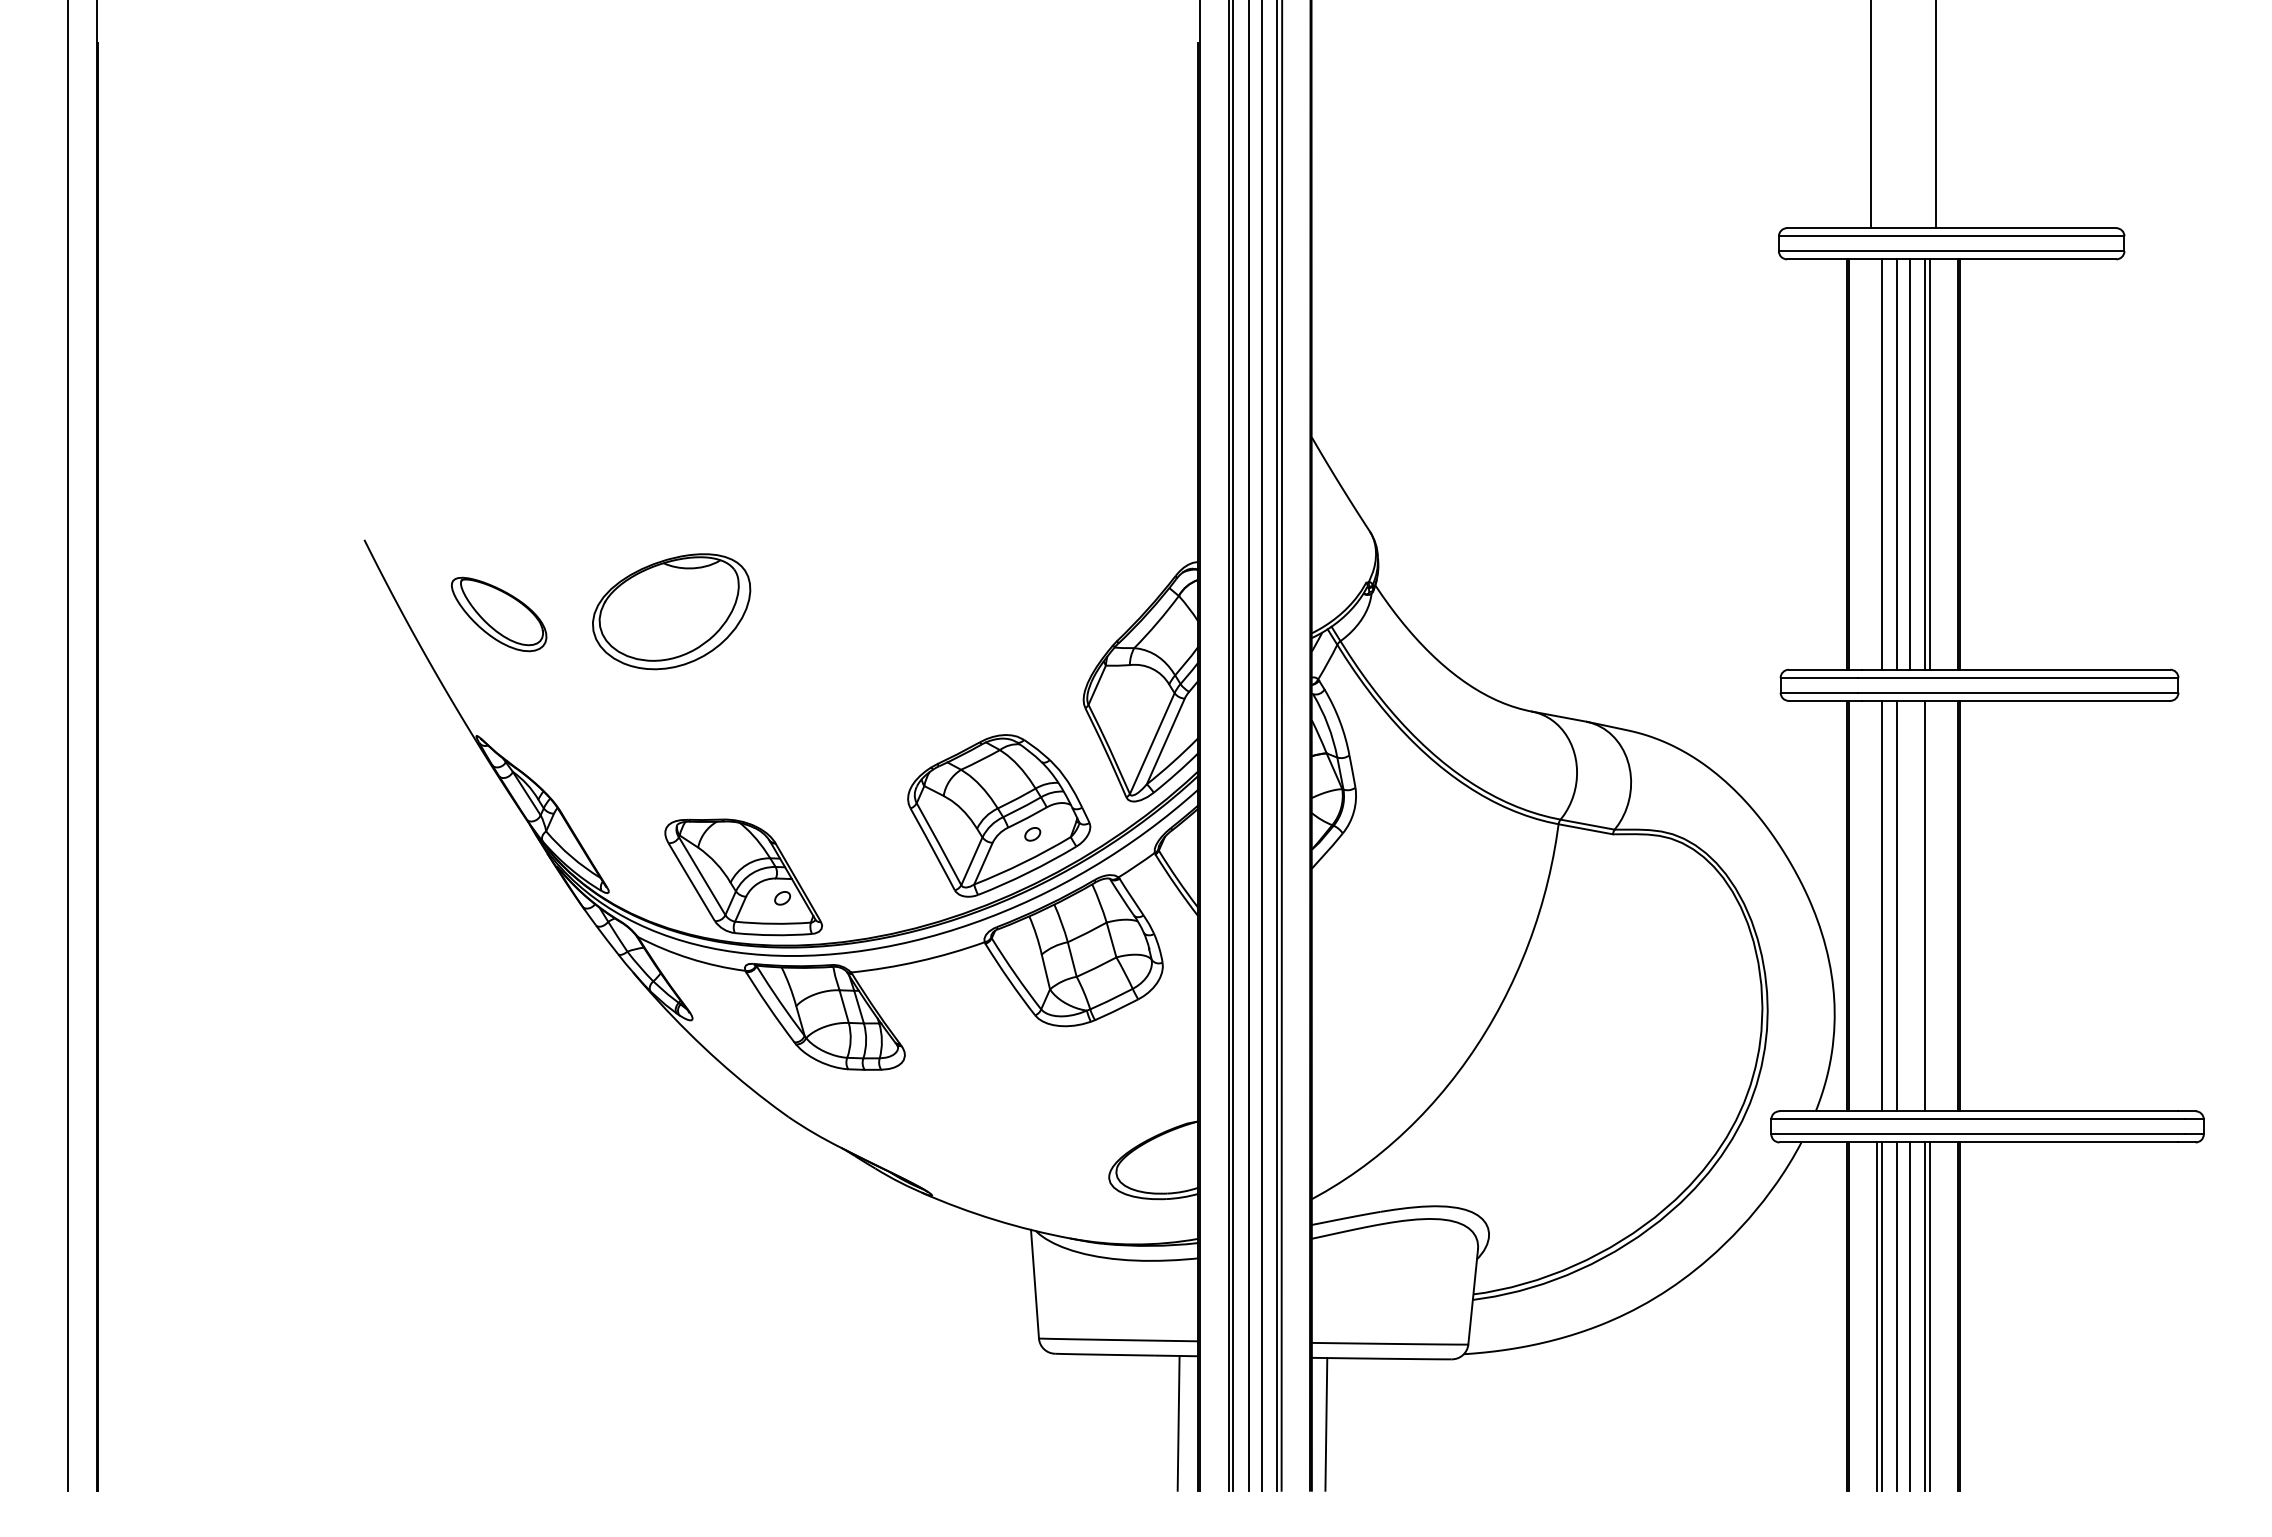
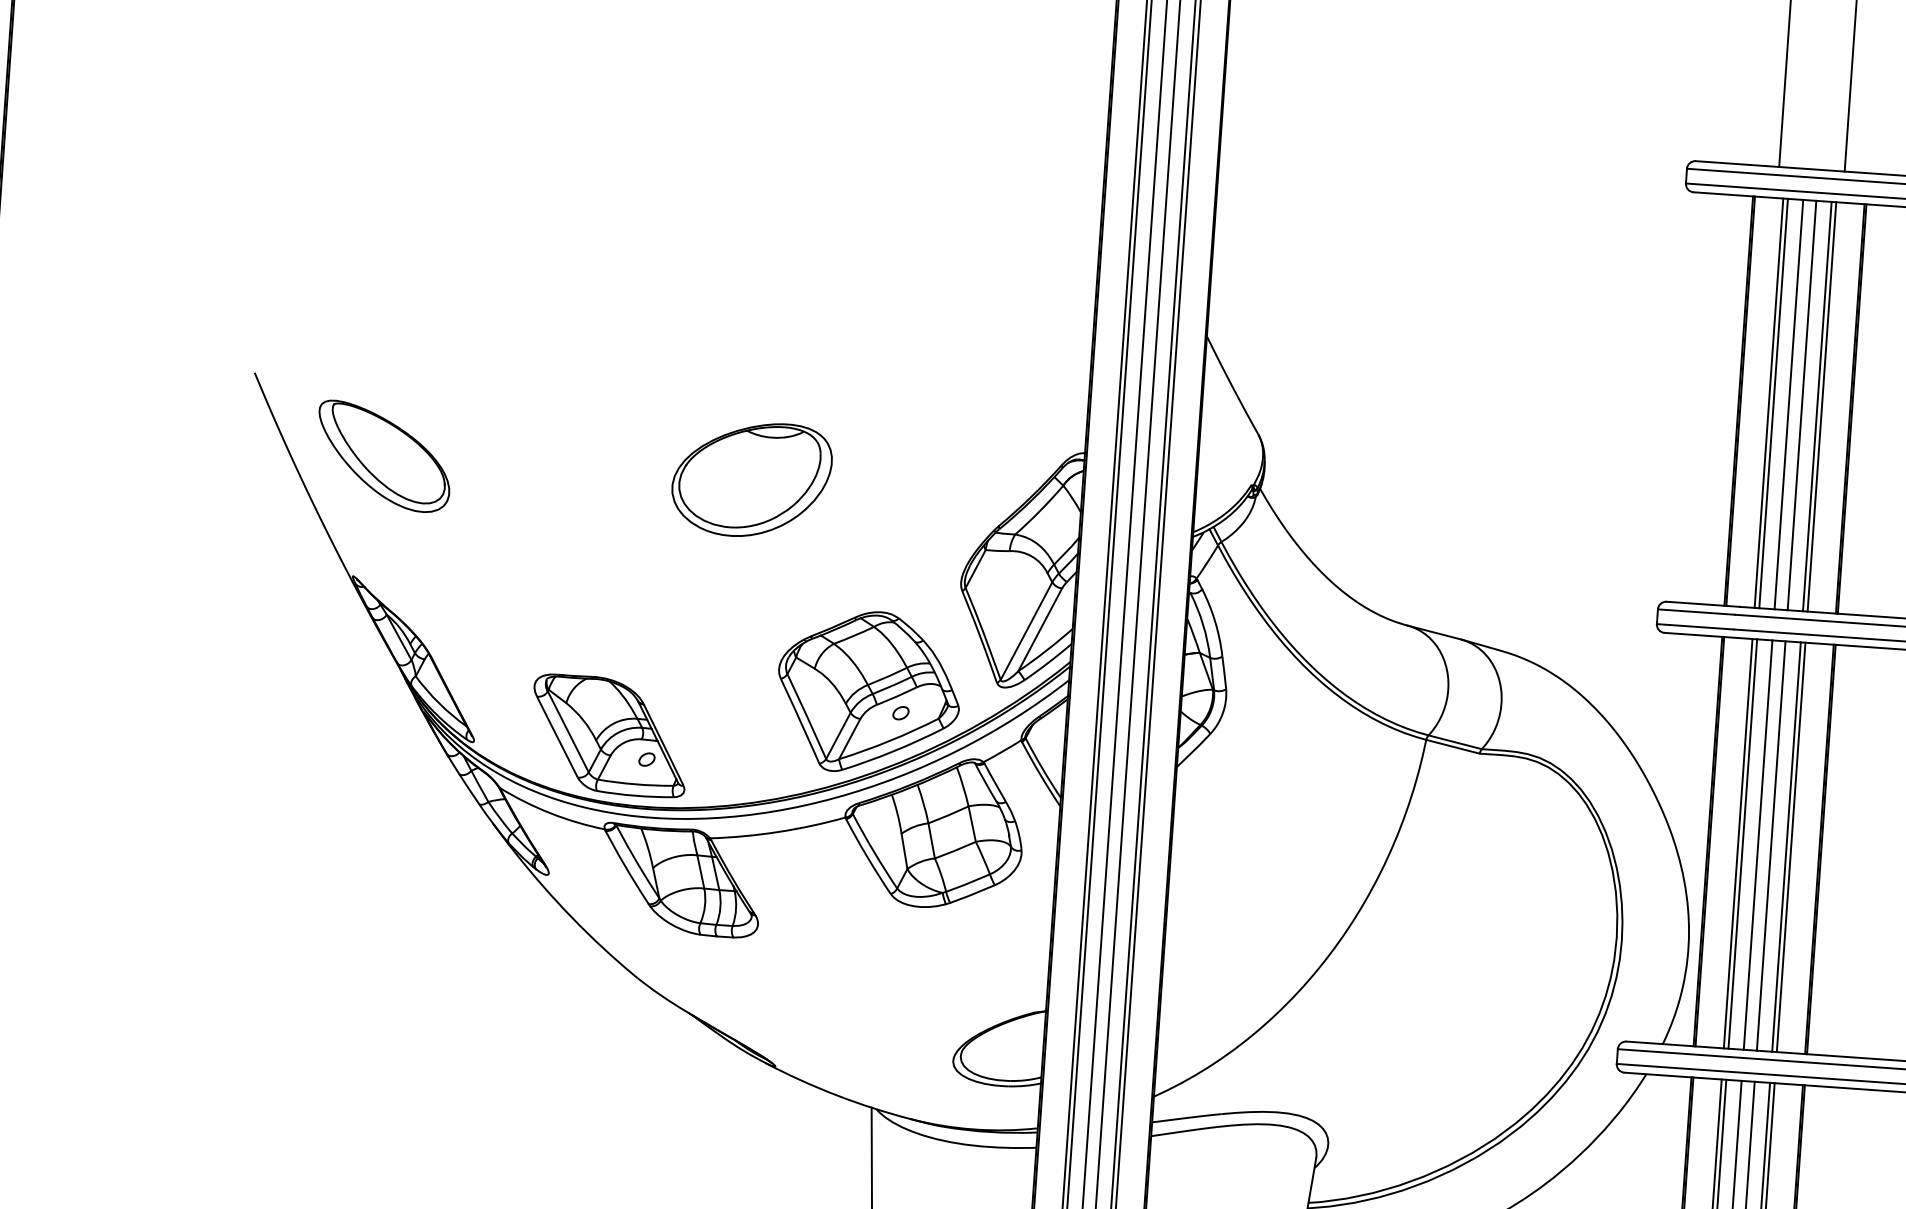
line: (1877, 464) -> (1769, 403), added
part: (671, 611) -> (751, 479), moved
part: (498, 614) -> (383, 456), size x1.43
line: (1877, 905) -> (1738, 843), added
line: (1910, 905) -> (1771, 845), added
line: (1930, 905) -> (1791, 846), added

